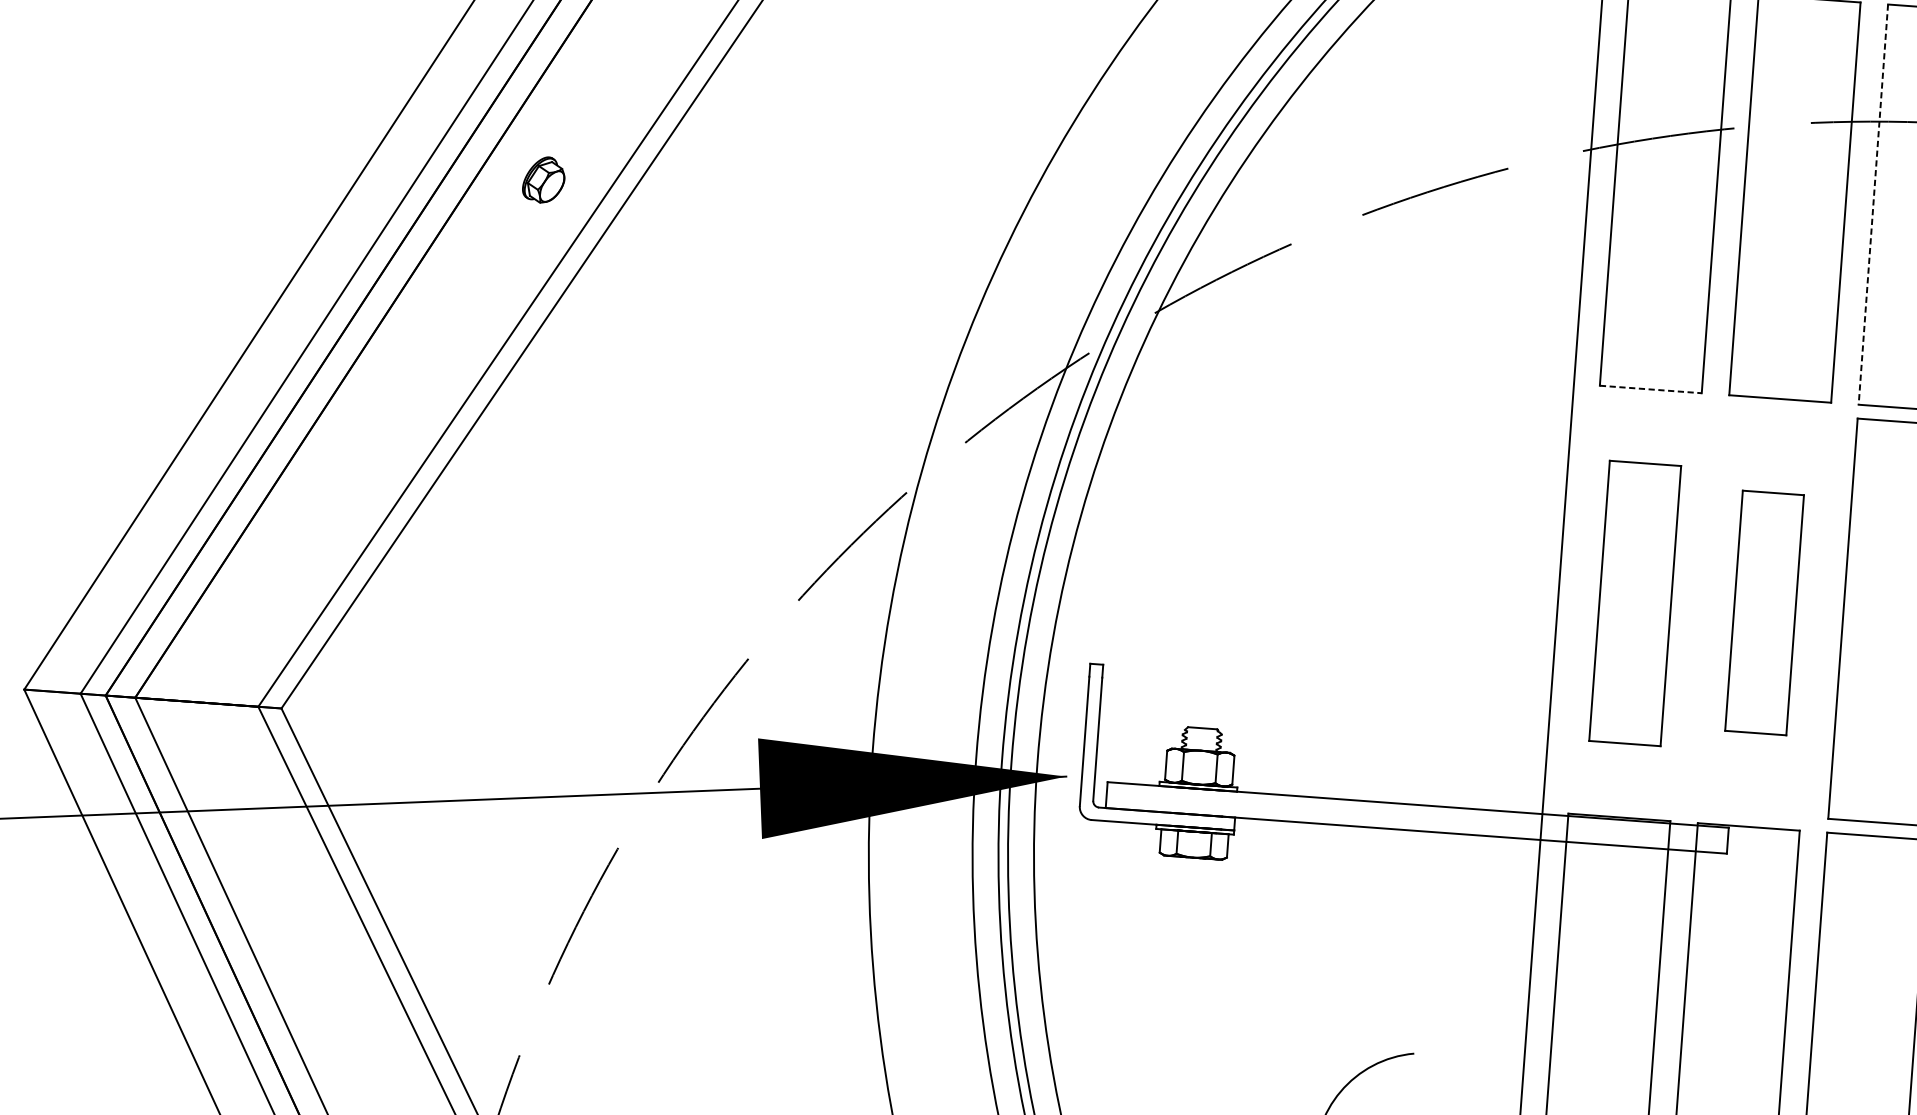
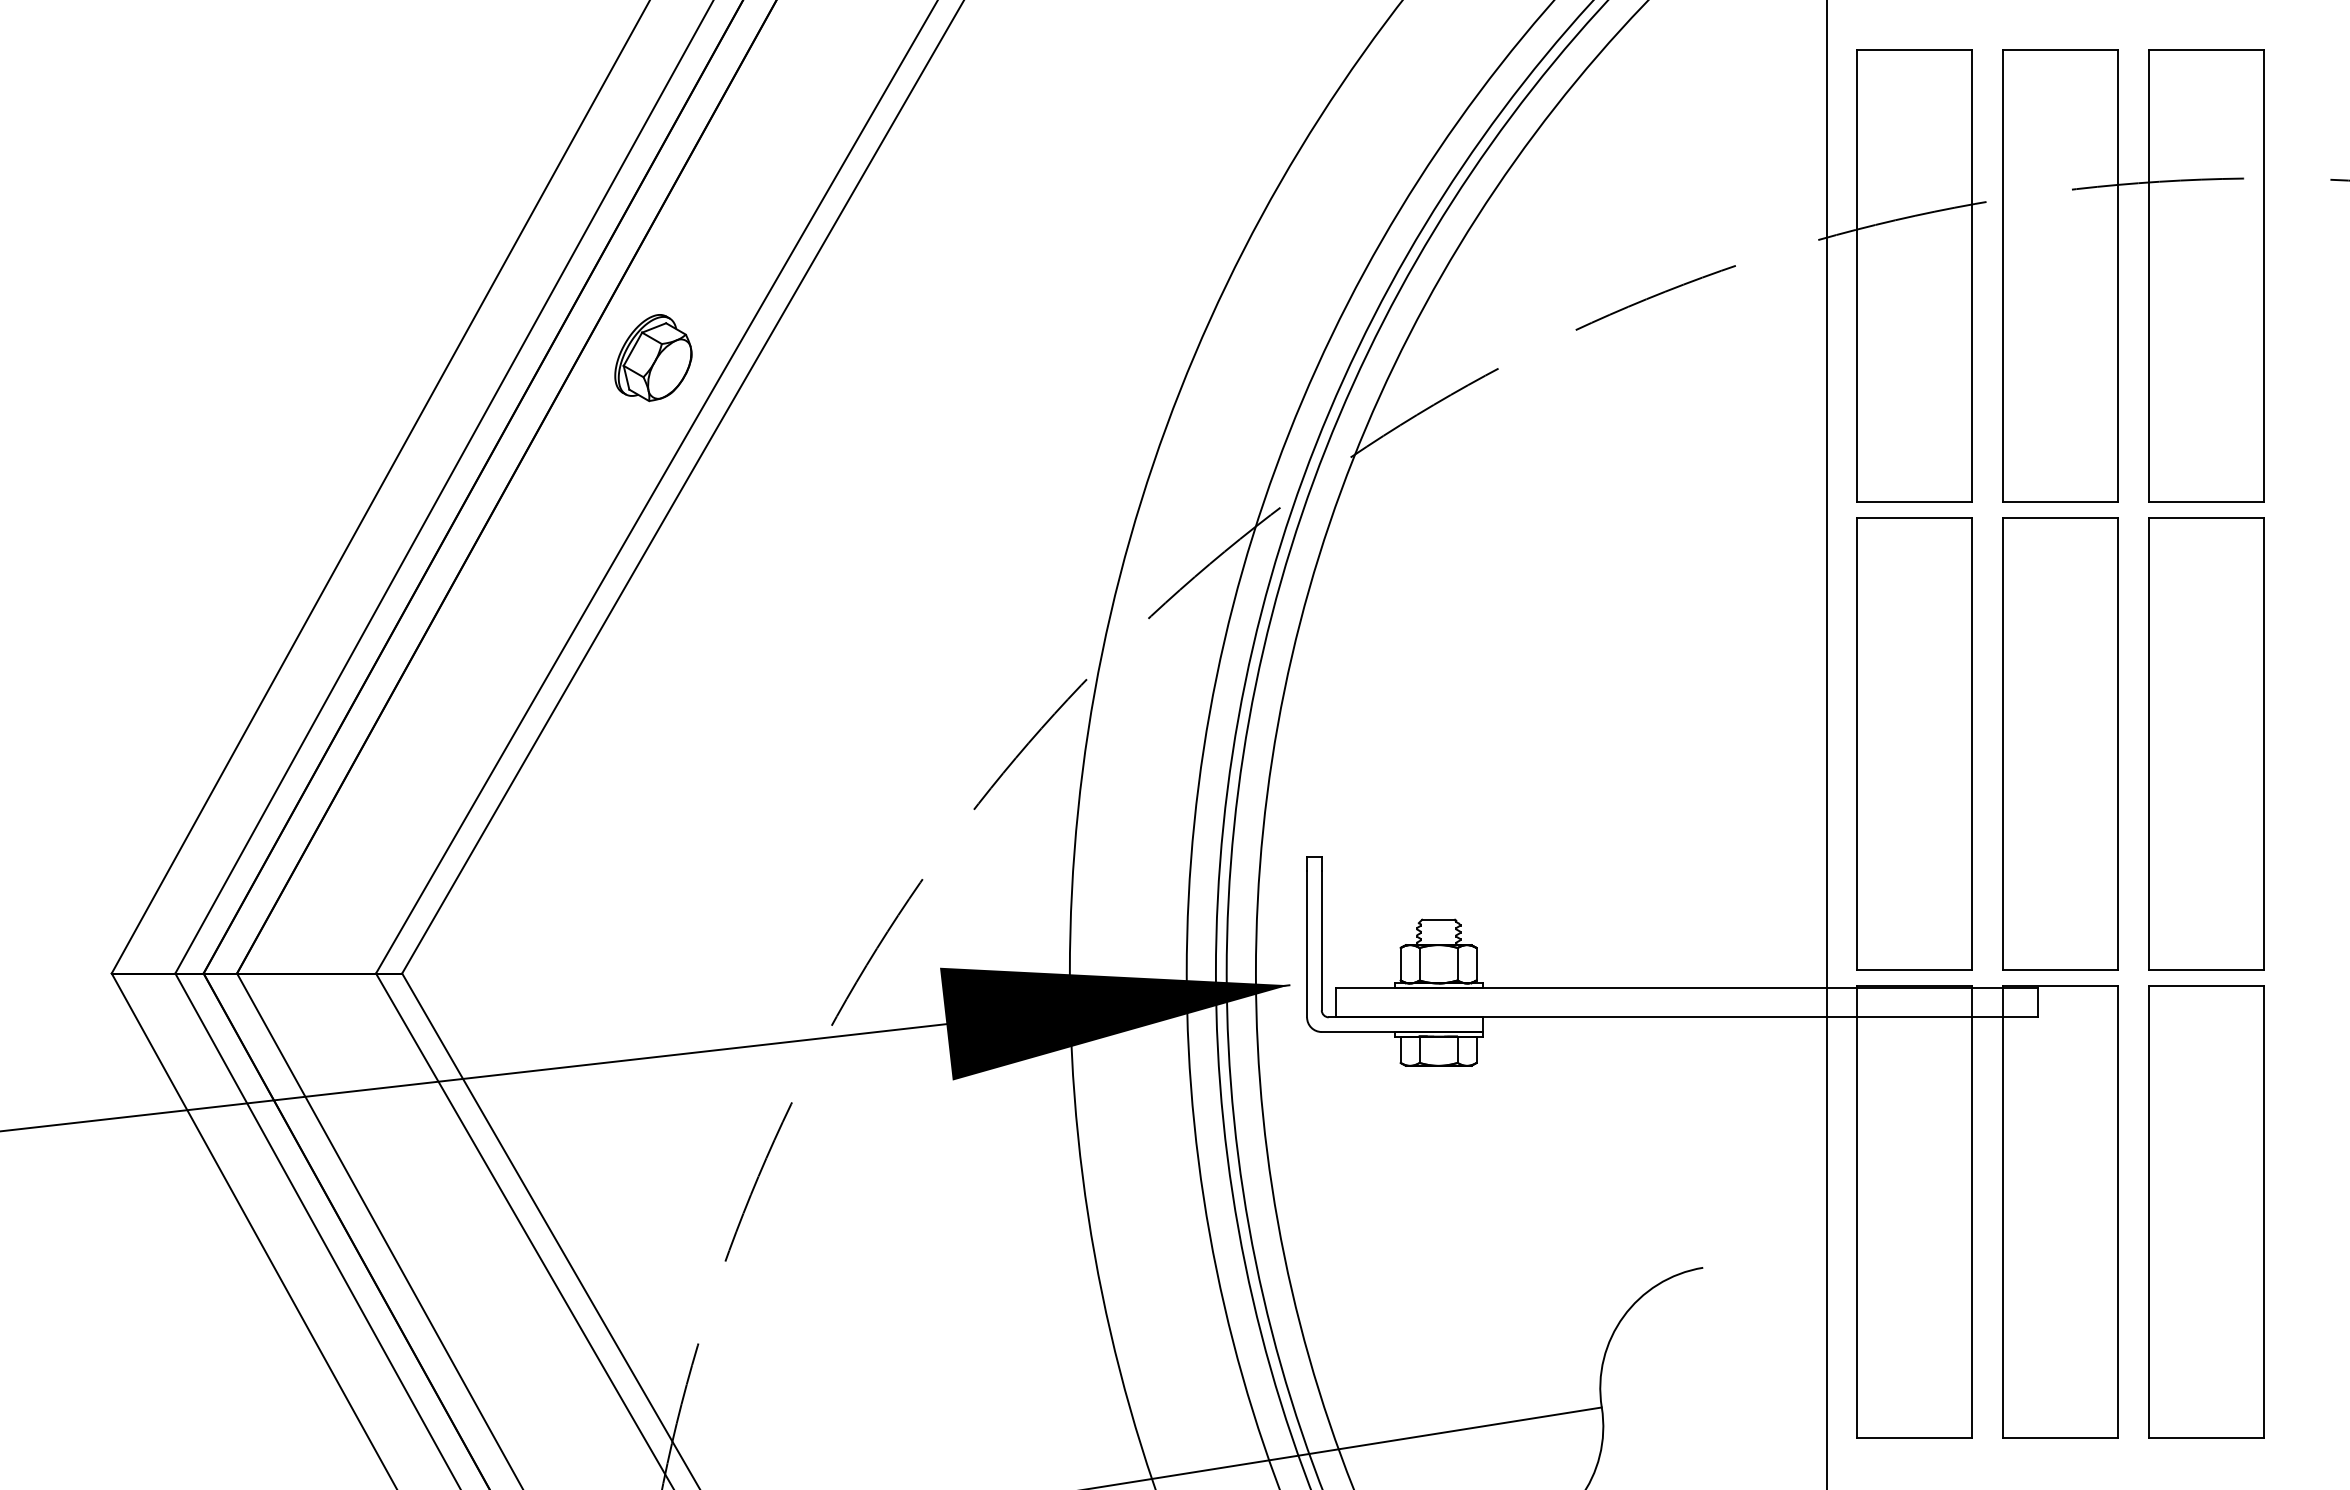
part: (543, 180) -> (653, 358), size x1.67
line: (1873, 204) -> (2148, 276), dashed -> solid
line: (1651, 389) -> (1914, 502), dashed -> solid
part: (1635, 603) -> (1914, 743), size x1.43
part: (1764, 612) -> (2060, 743), size x1.67

